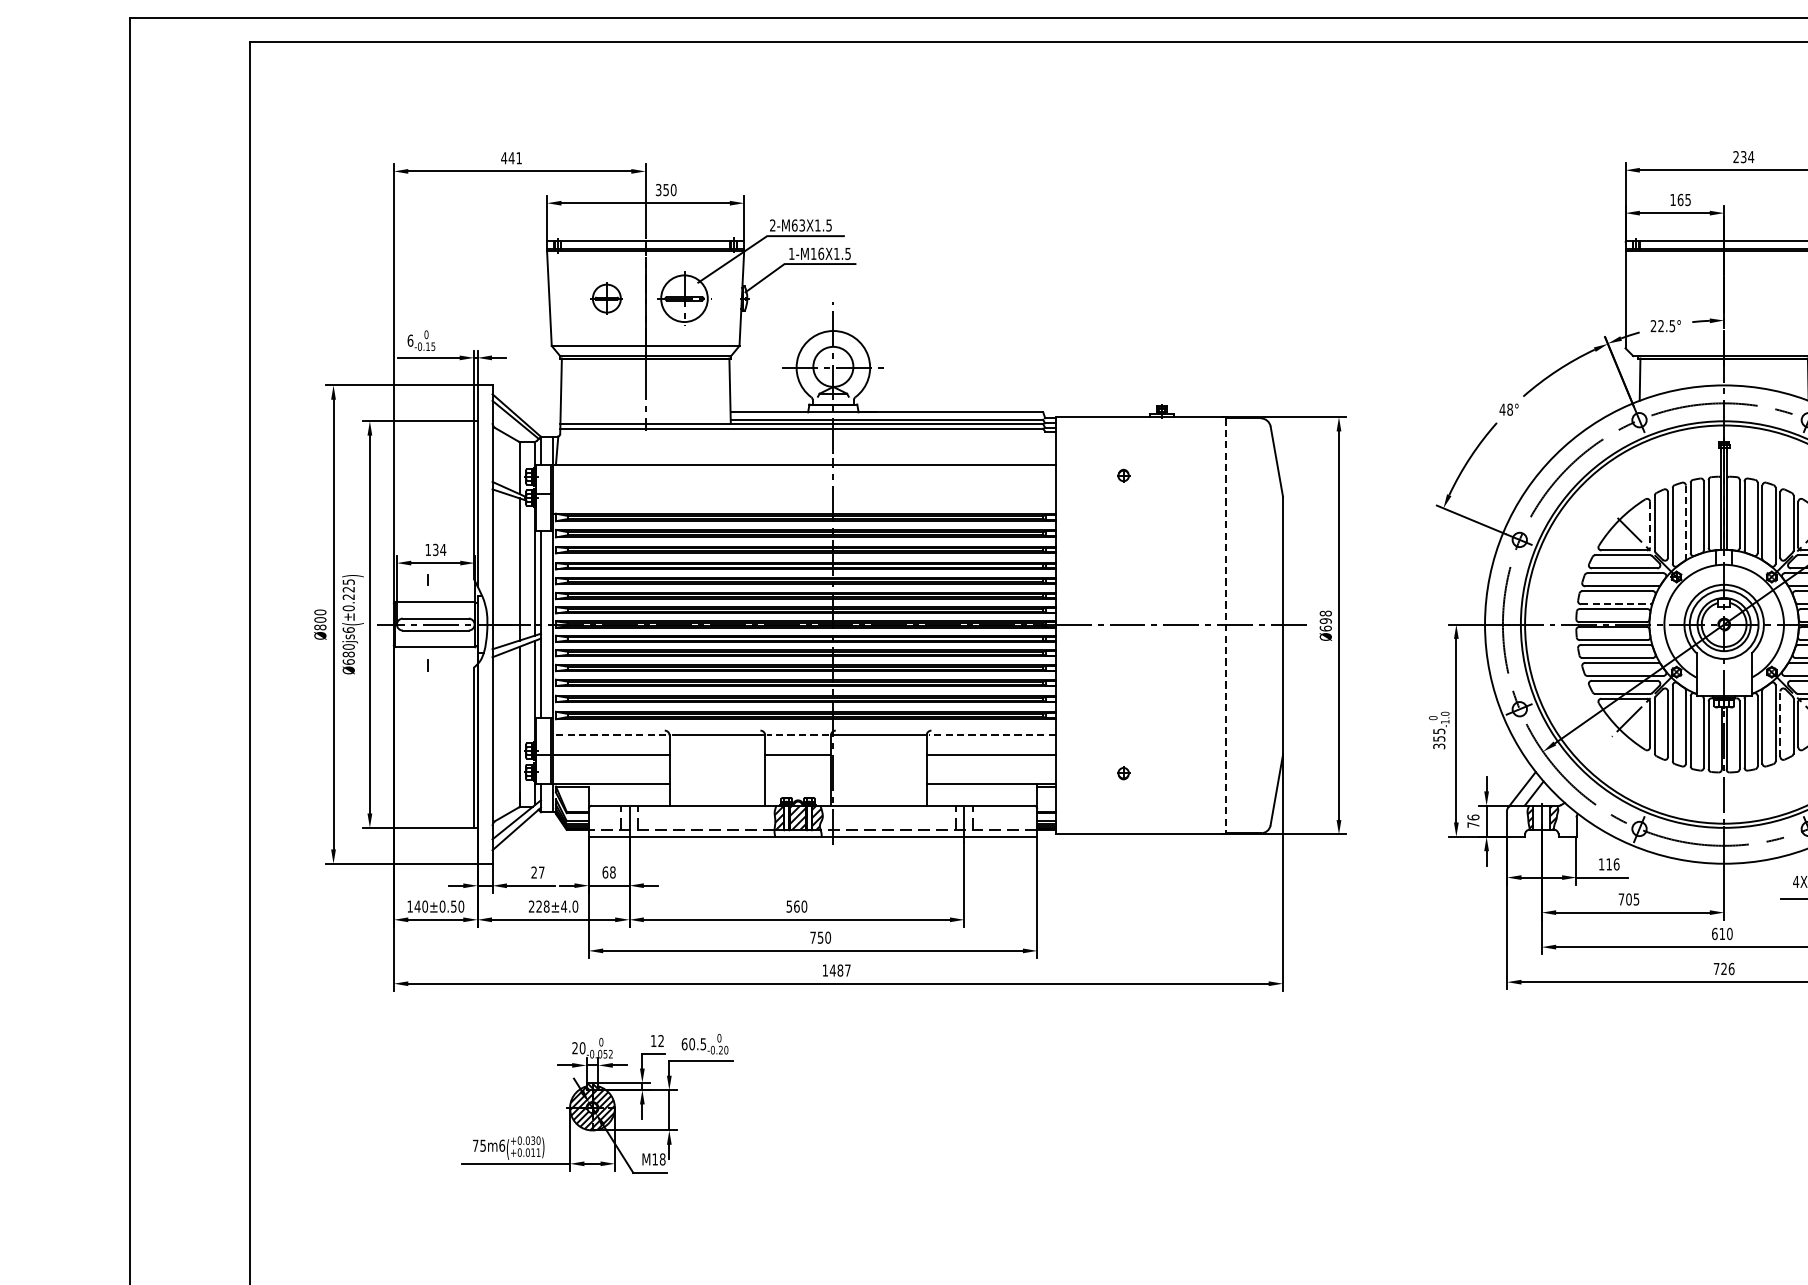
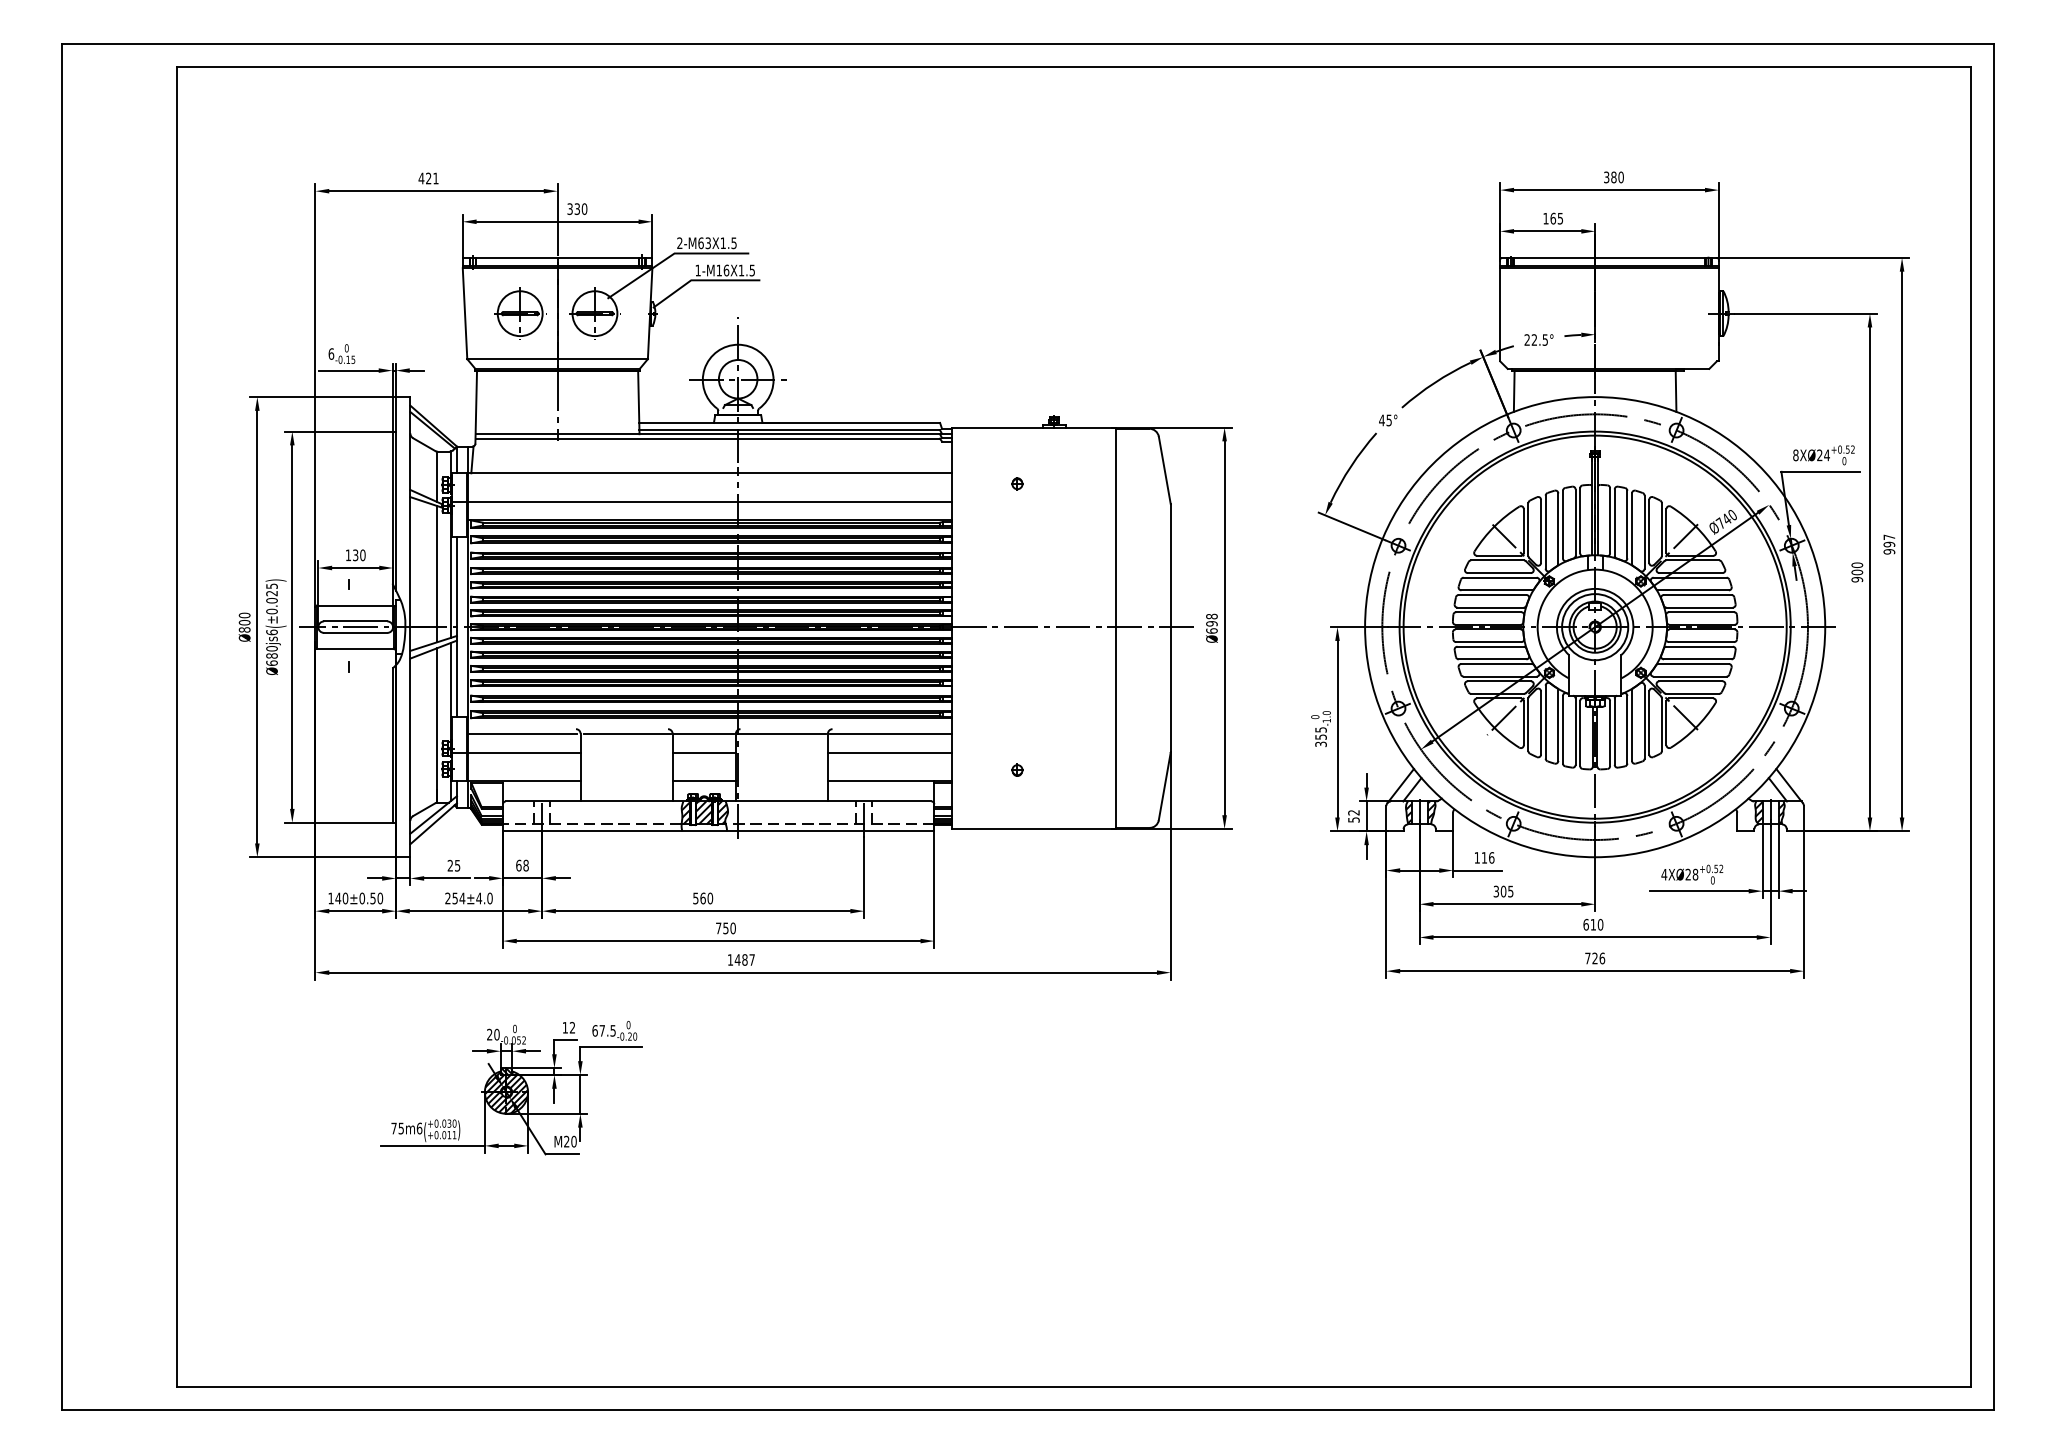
text: (1744, 157) -> (1614, 177), 234 -> 380
text: (511, 158) -> (428, 178), 441 -> 421
text: (665, 189) -> (576, 208), 350 -> 330
part: (607, 298) -> (520, 313), size x1.67
text: (1509, 409) -> (1388, 420), 48° -> 45°
line: (804, 493) -> (710, 501), added
line: (1686, 523) -> (1558, 529), dashed -> solid
line: (1649, 525) -> (1523, 531), dashed -> solid
text: (442, 550) -> (362, 555), 134 -> 130
text: (348, 596) -> (271, 600), ±0.225 -> ±0.025
line: (1616, 604) -> (1491, 607), dashed -> solid
line: (1226, 627) -> (1116, 629), dashed -> solid
line: (1780, 723) -> (1649, 722), dashed -> solid
line: (609, 735) -> (522, 733), dashed -> solid
line: (798, 735) -> (704, 733), dashed -> solid
line: (991, 735) -> (890, 733), dashed -> solid
line: (797, 785) -> (703, 781), added
text: (1472, 821) -> (1353, 816), 76 -> 52
text: (541, 872) -> (457, 865), 27 -> 25
text: (1620, 899) -> (1495, 891), 705 -> 305
text: (542, 906) -> (458, 898), 228 -> 254
text: (692, 1043) -> (602, 1030), 60.5 -> 67.5
text: (659, 1159) -> (570, 1141), M18 -> M20

